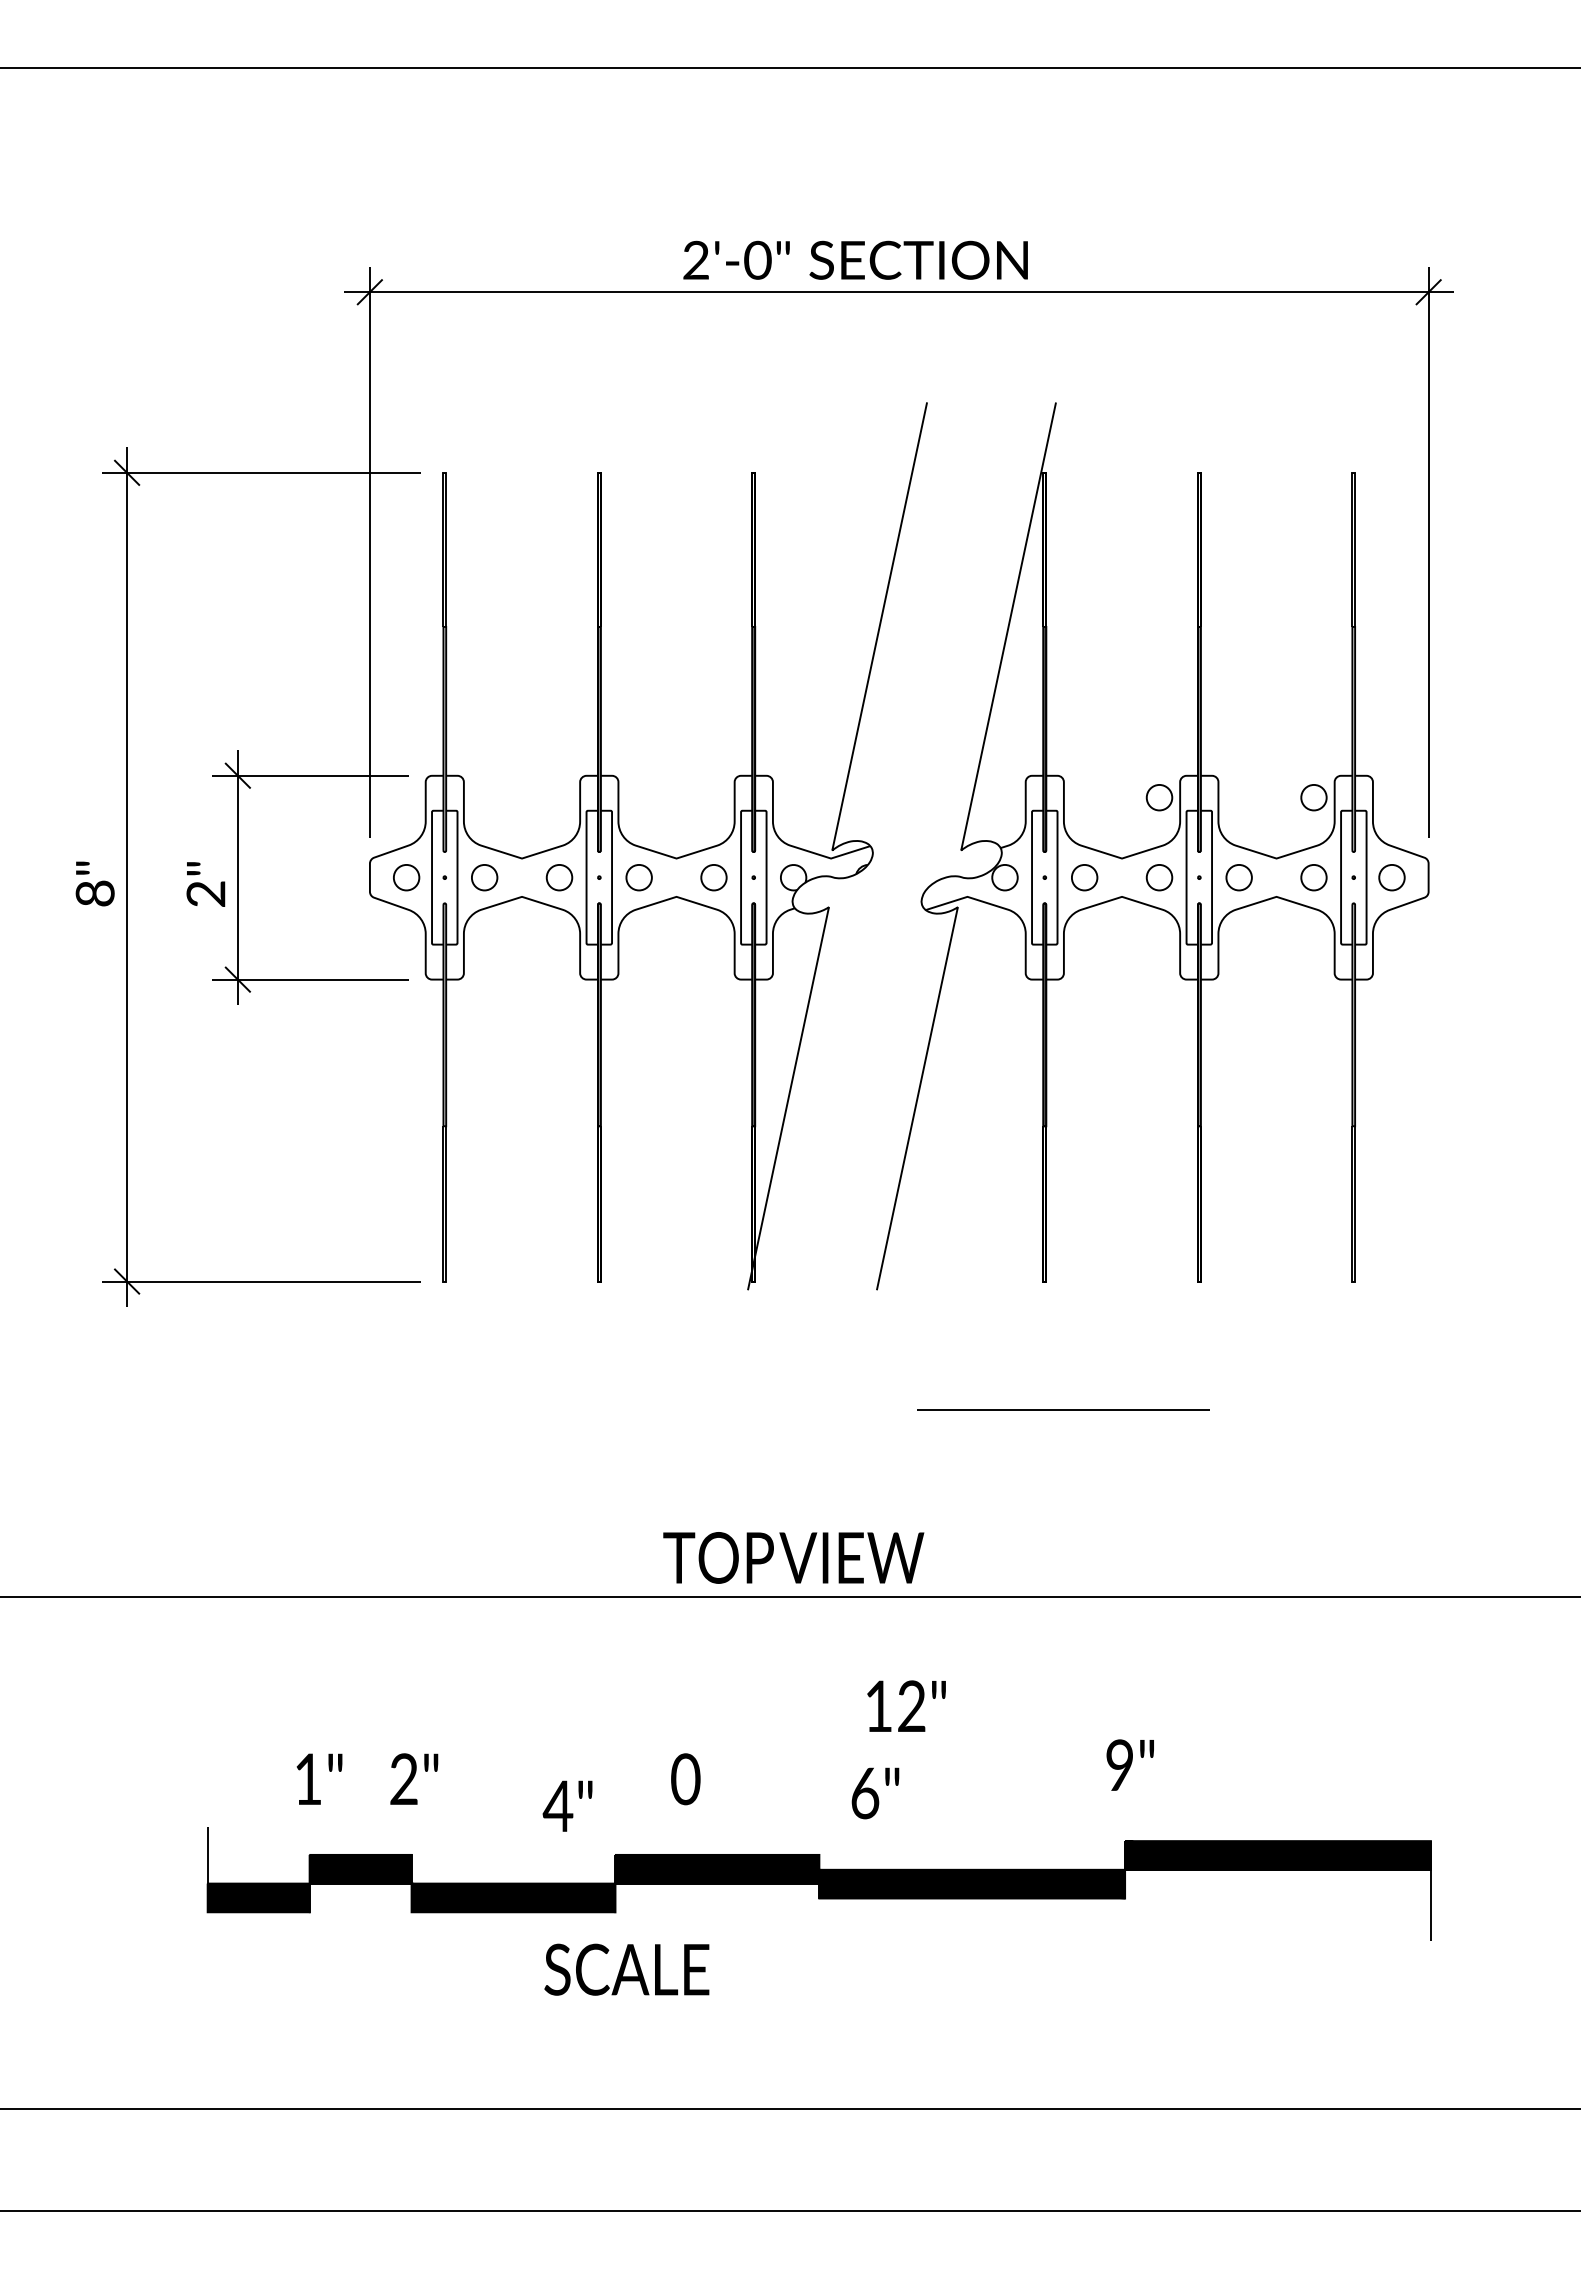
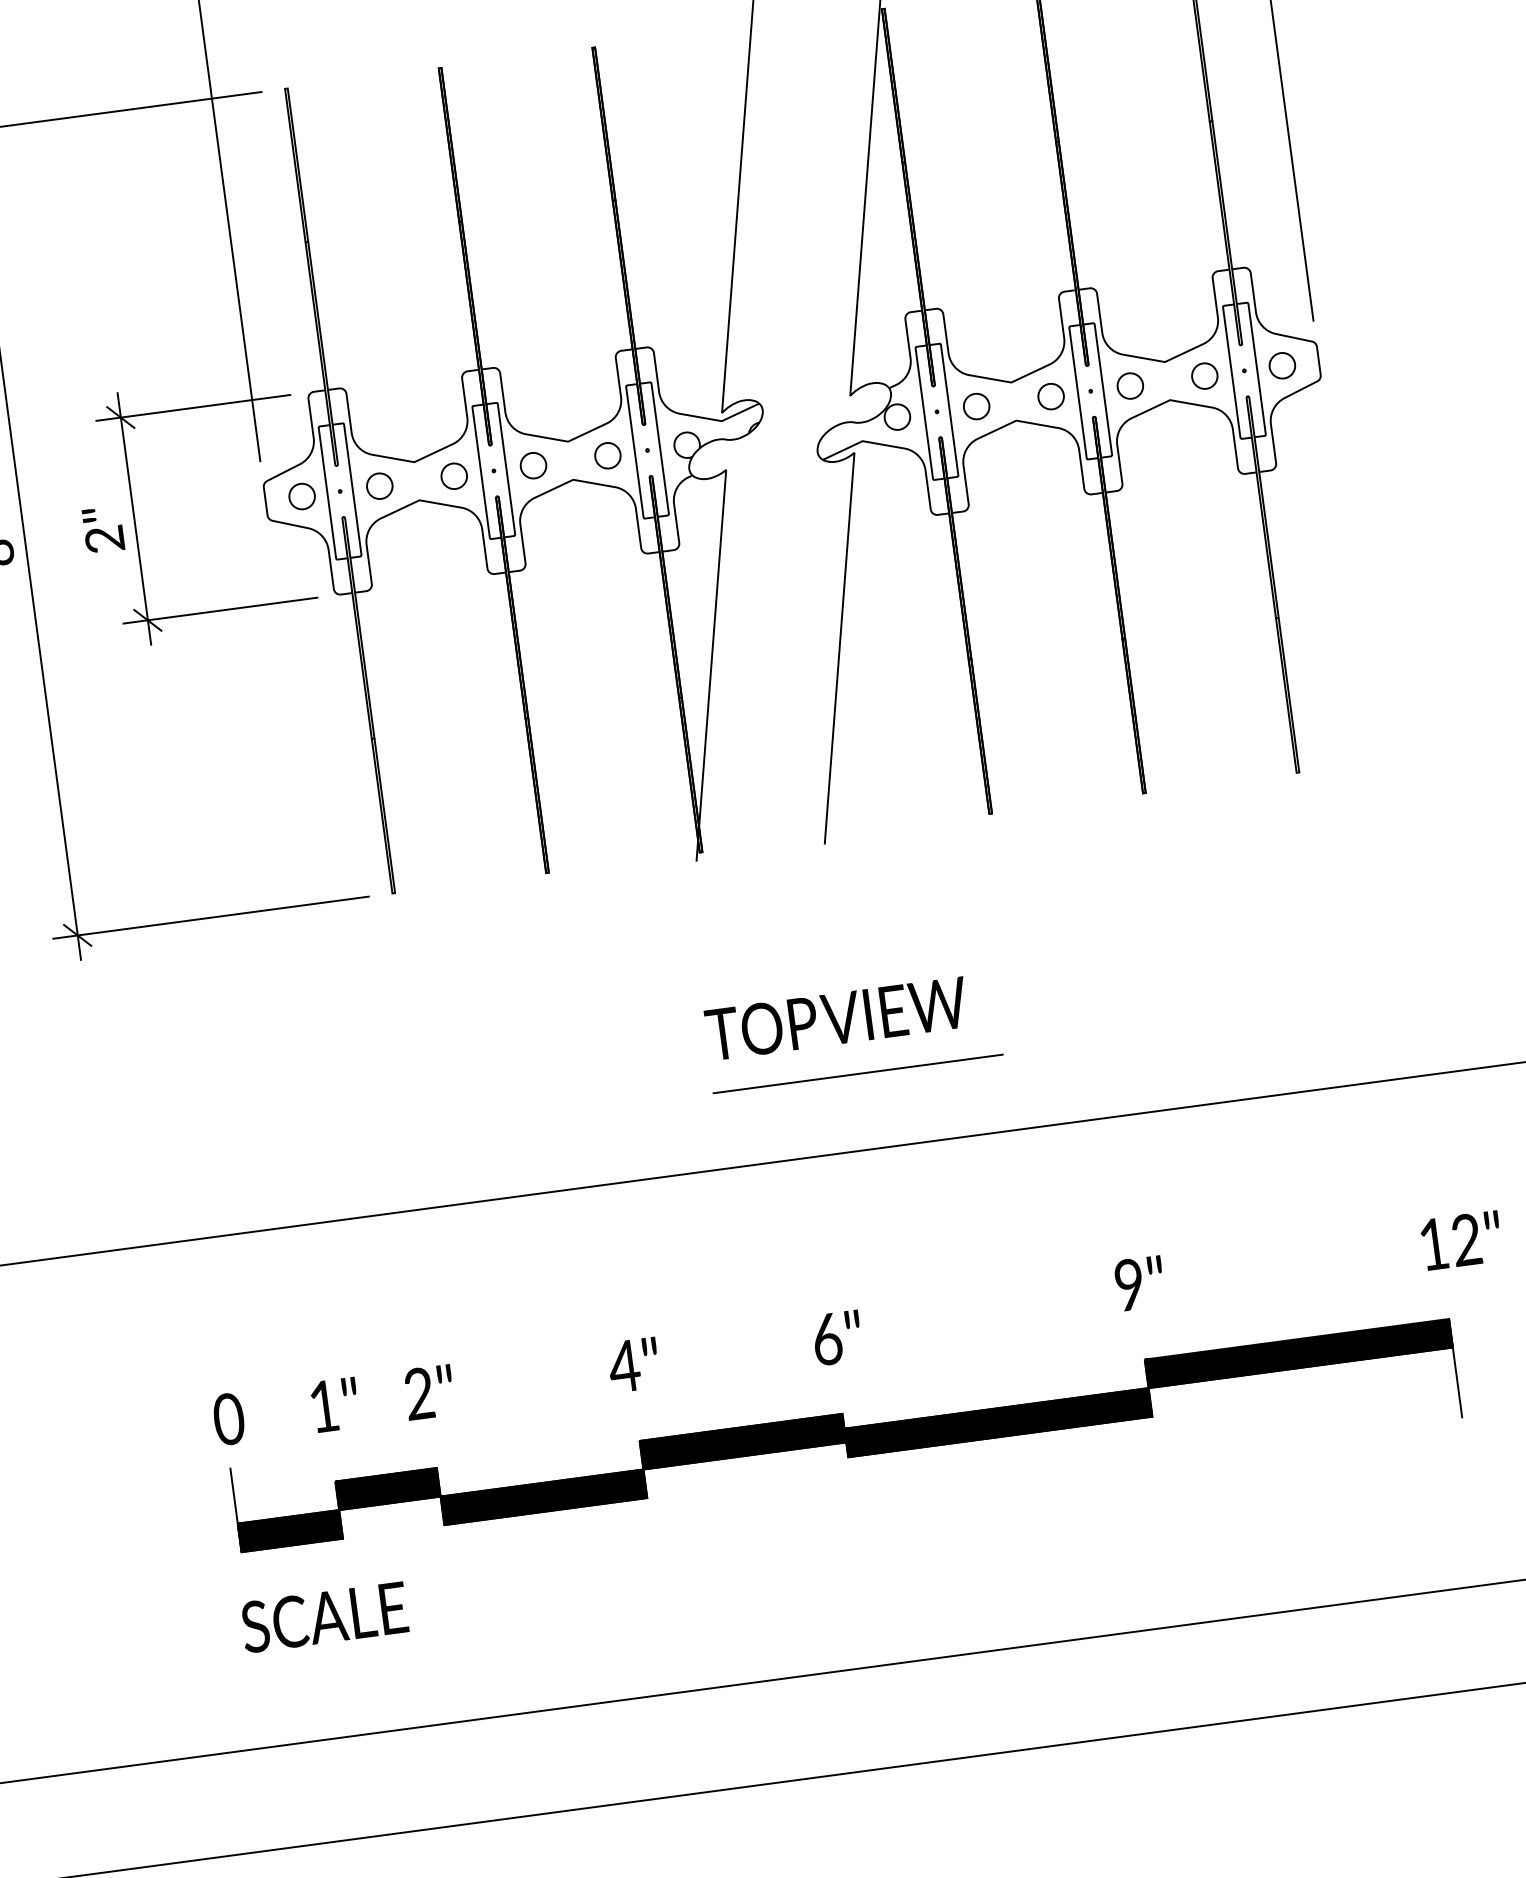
part: (1159, 797) -> (1040, 316), removed
part: (1313, 797) -> (1193, 296), removed
line: (1063, 1409) -> (857, 1073), moved
text: (793, 1557) -> (836, 1018), moved
text: (906, 1705) -> (1461, 1239), moved
text: (685, 1779) -> (228, 1419), moved
text: (875, 1793) -> (837, 1338), moved
text: (567, 1805) -> (633, 1364), moved
text: (626, 1969) -> (324, 1617), moved

